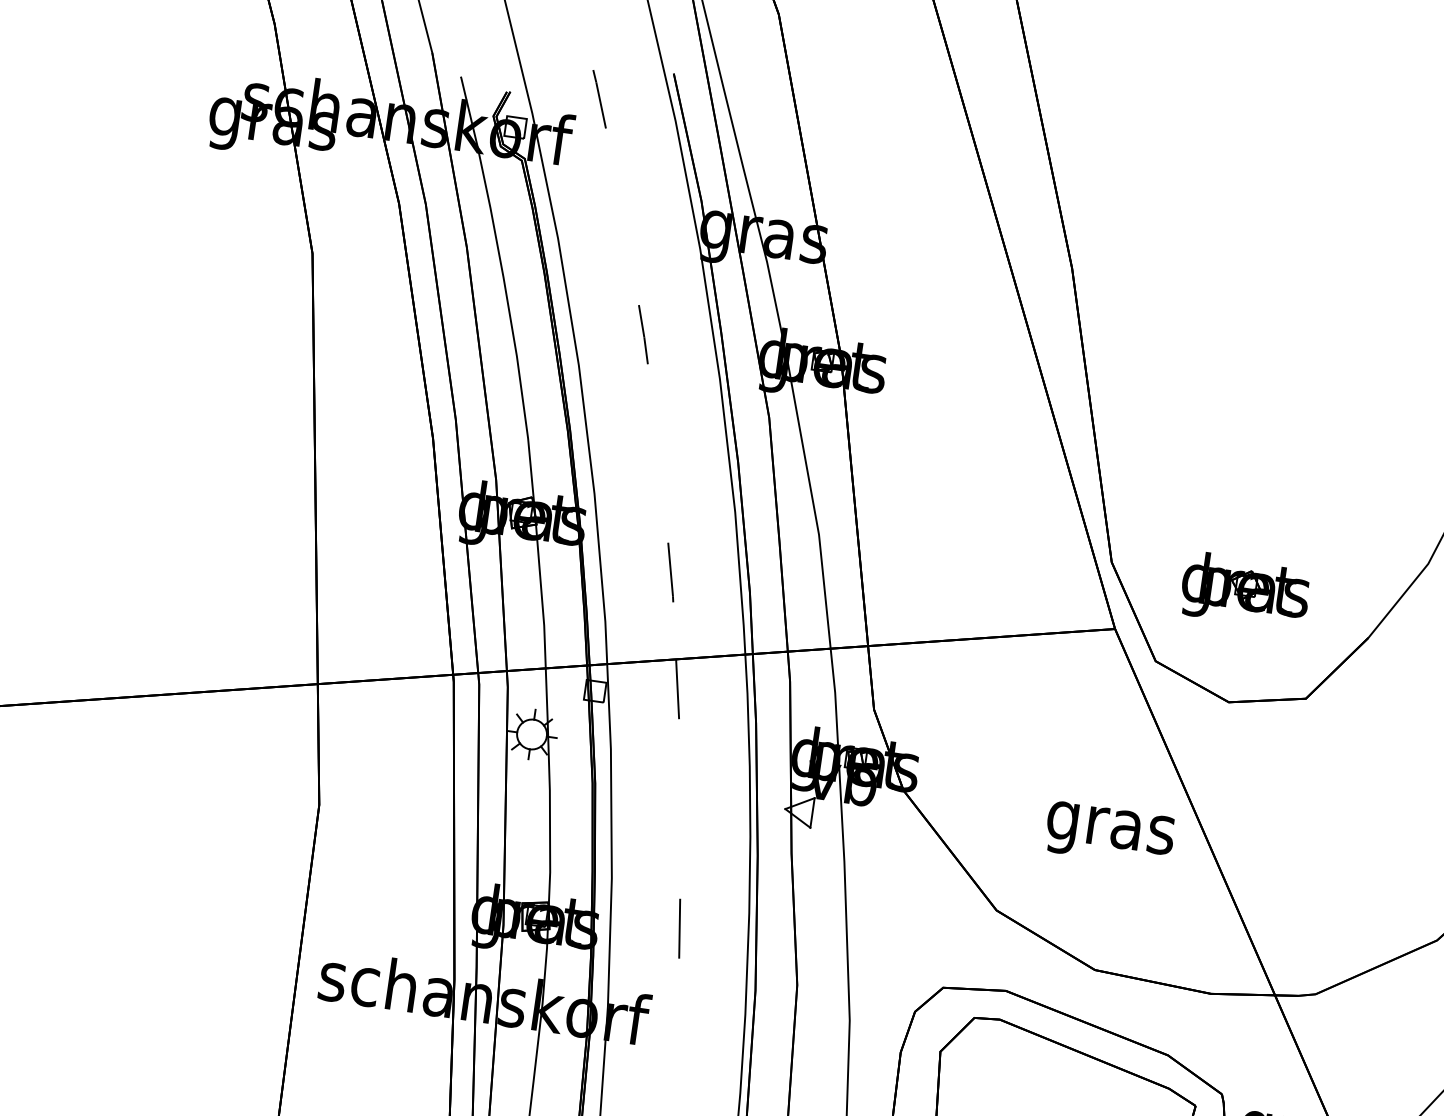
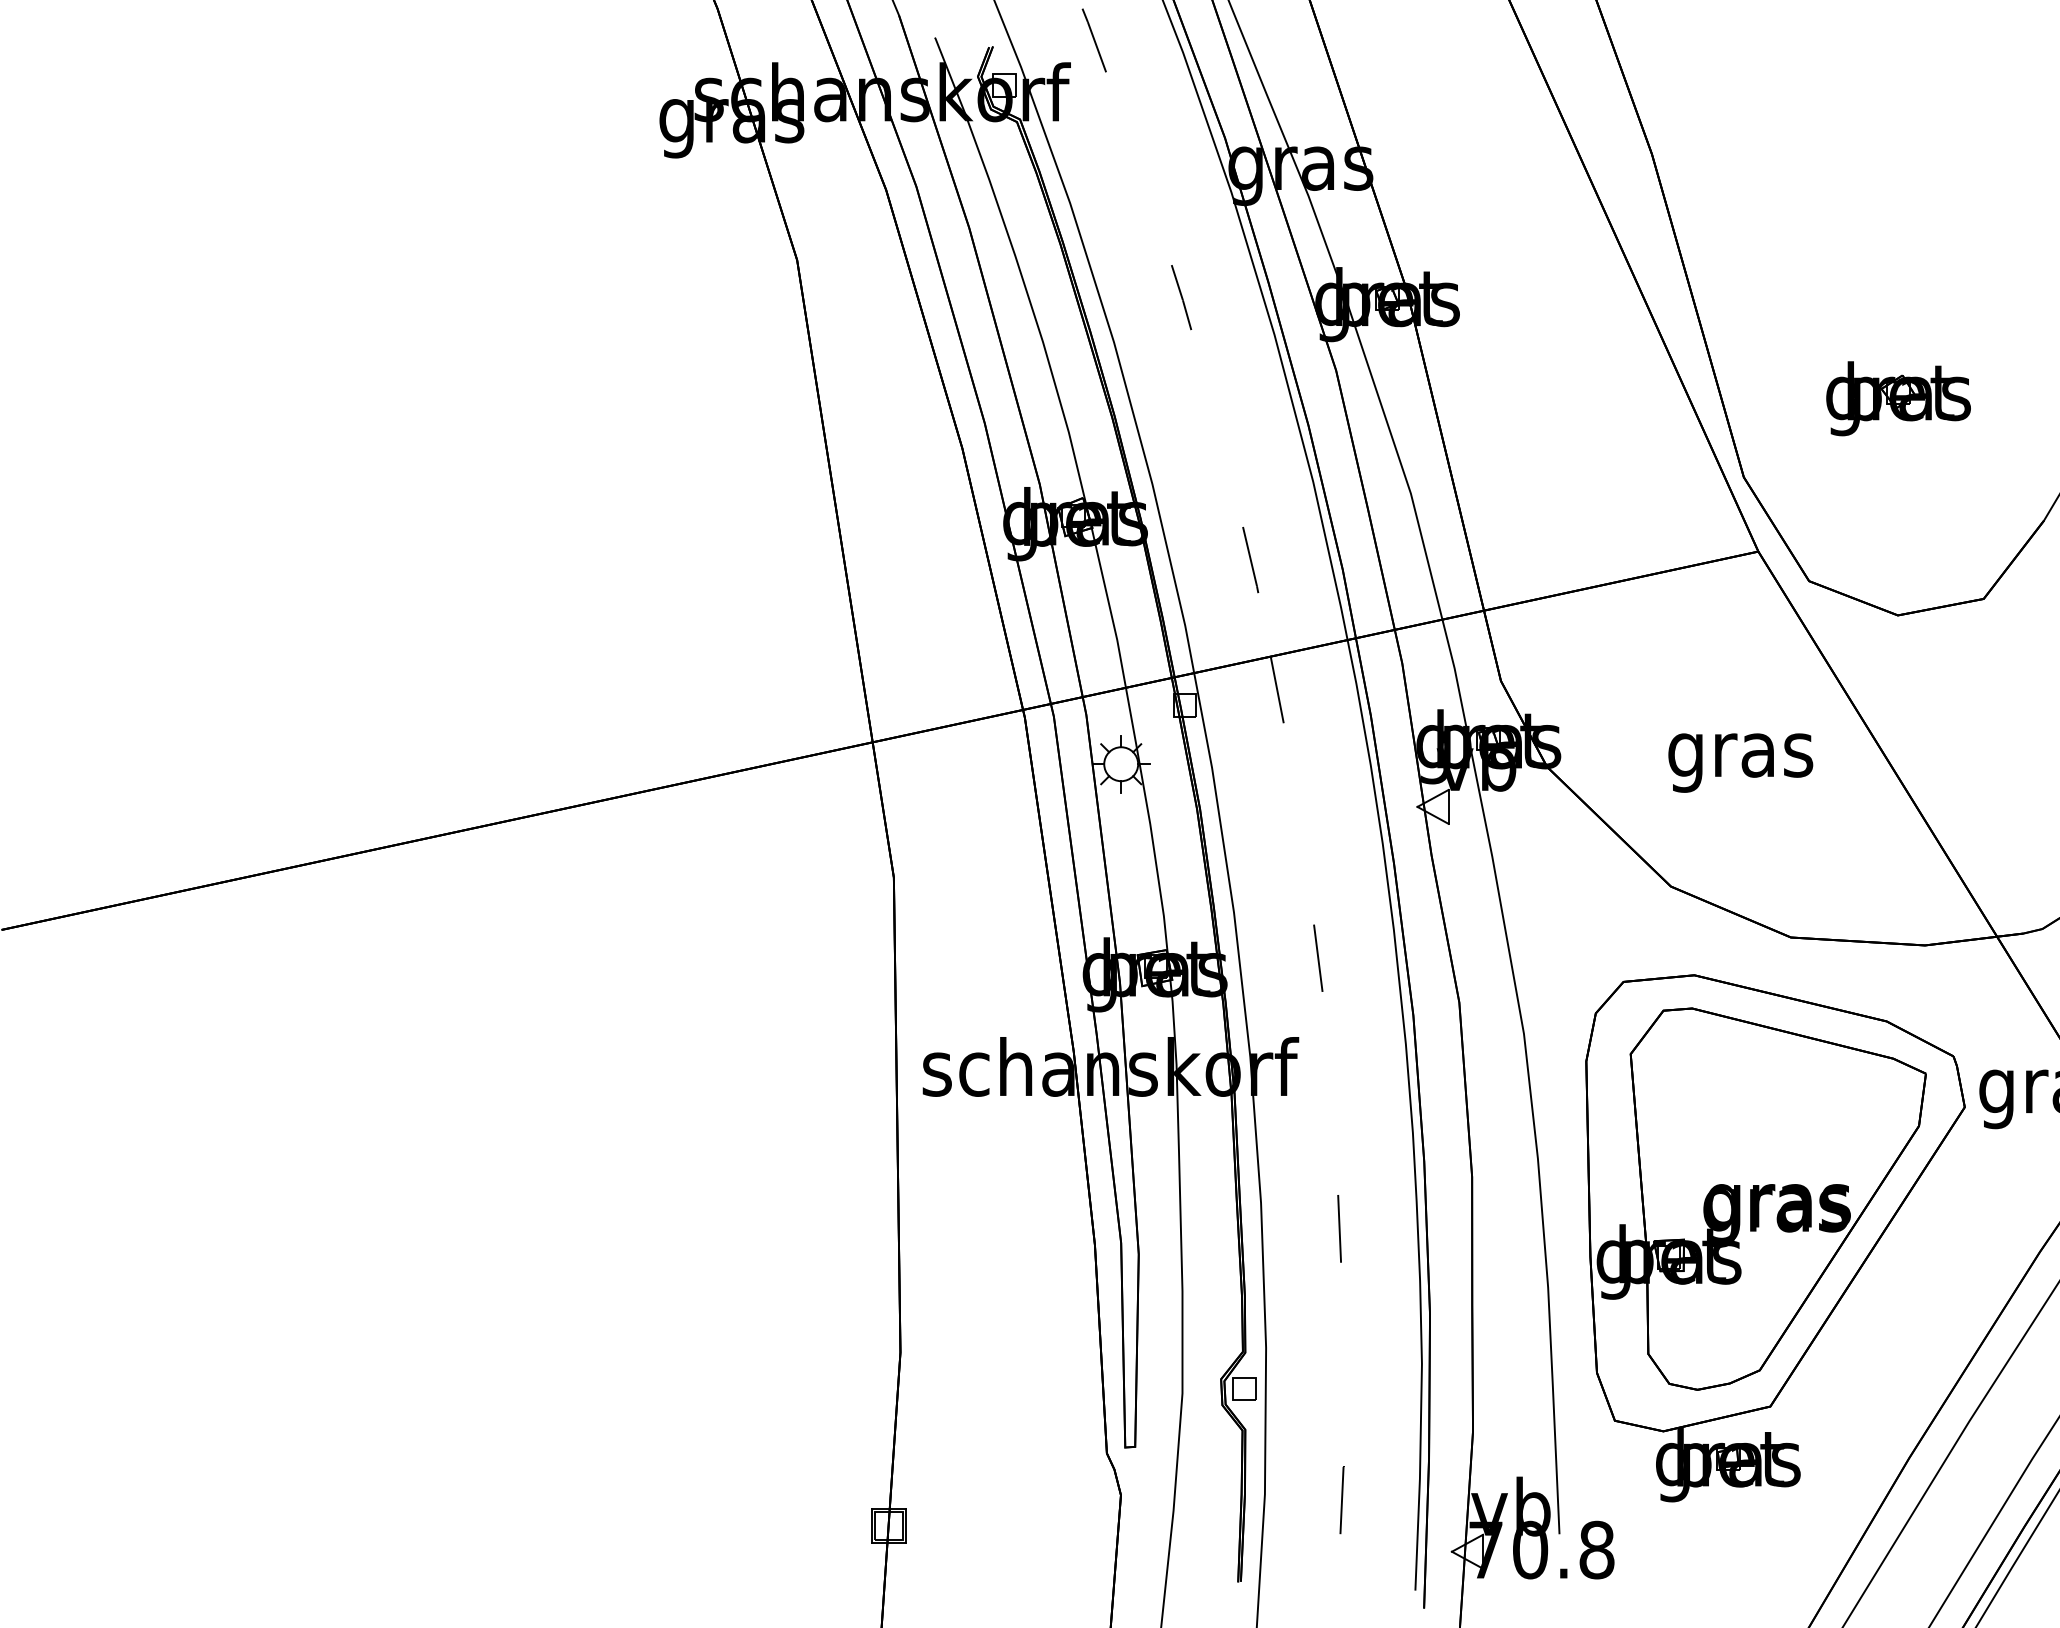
part: (1245, 590) -> (1898, 398), moved
text: (1109, 834) -> (1740, 762), moved

